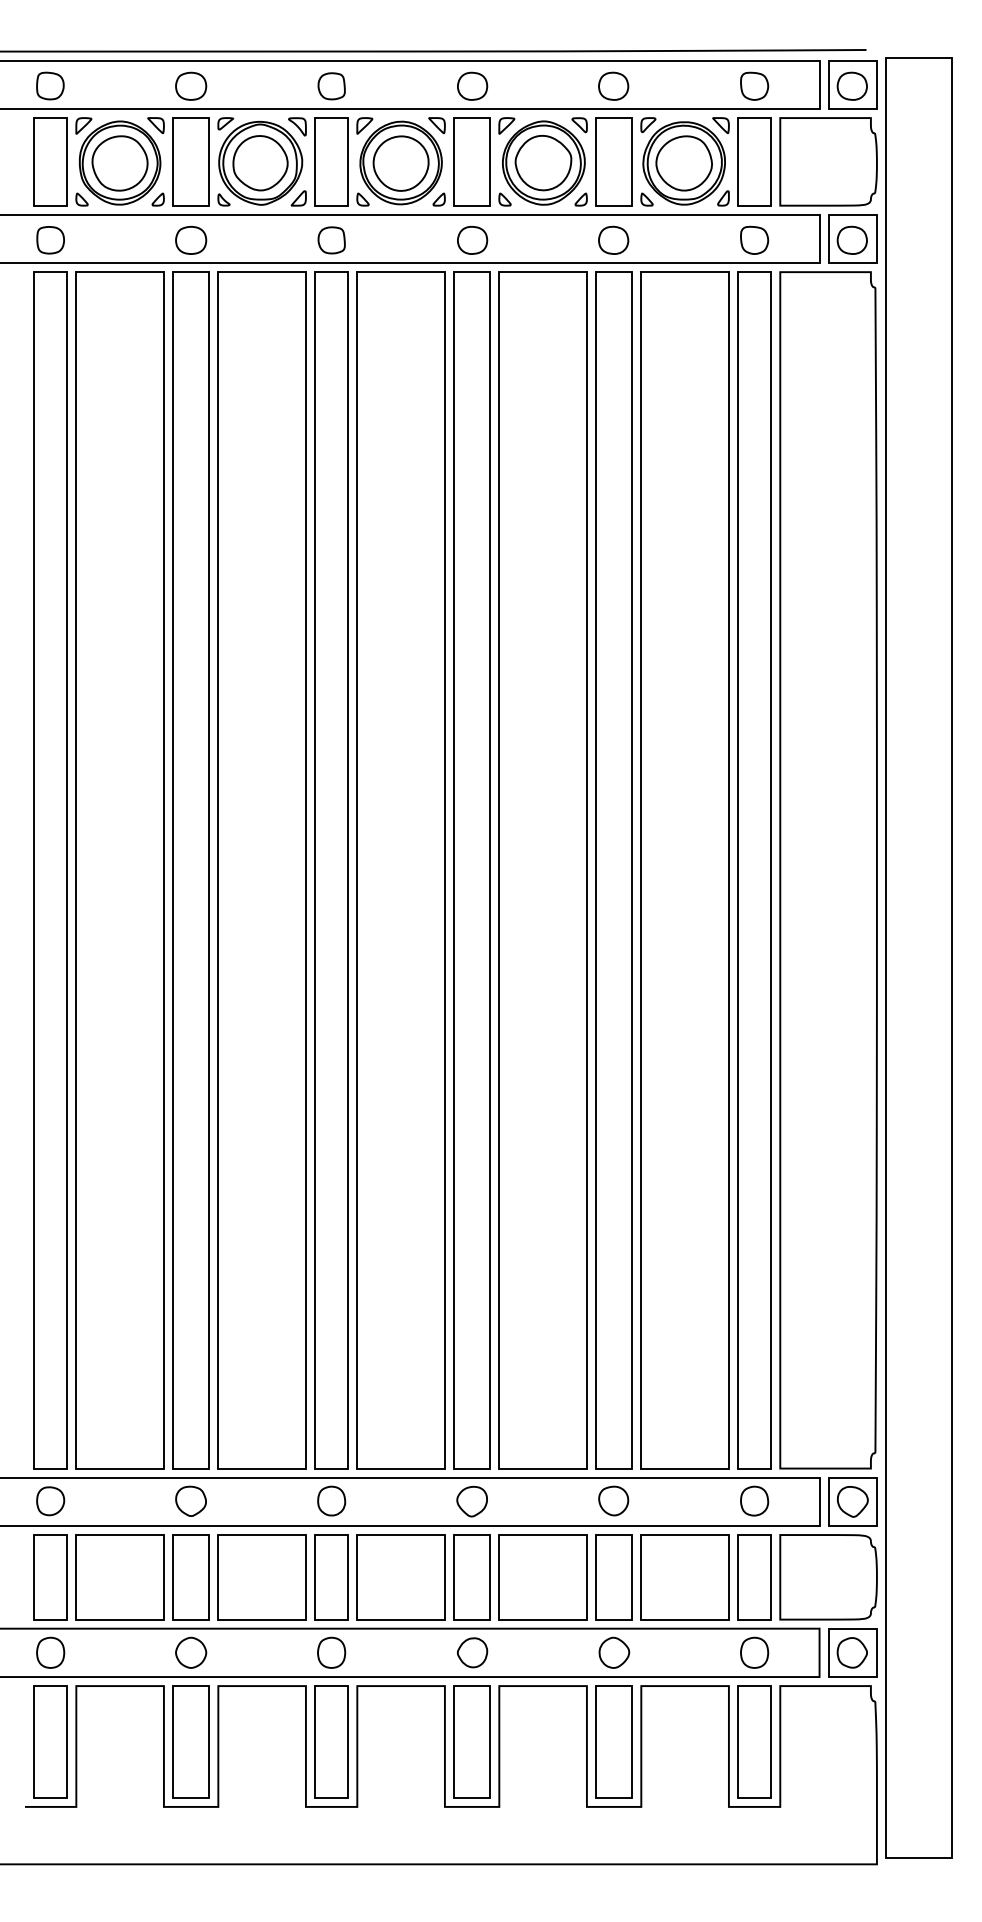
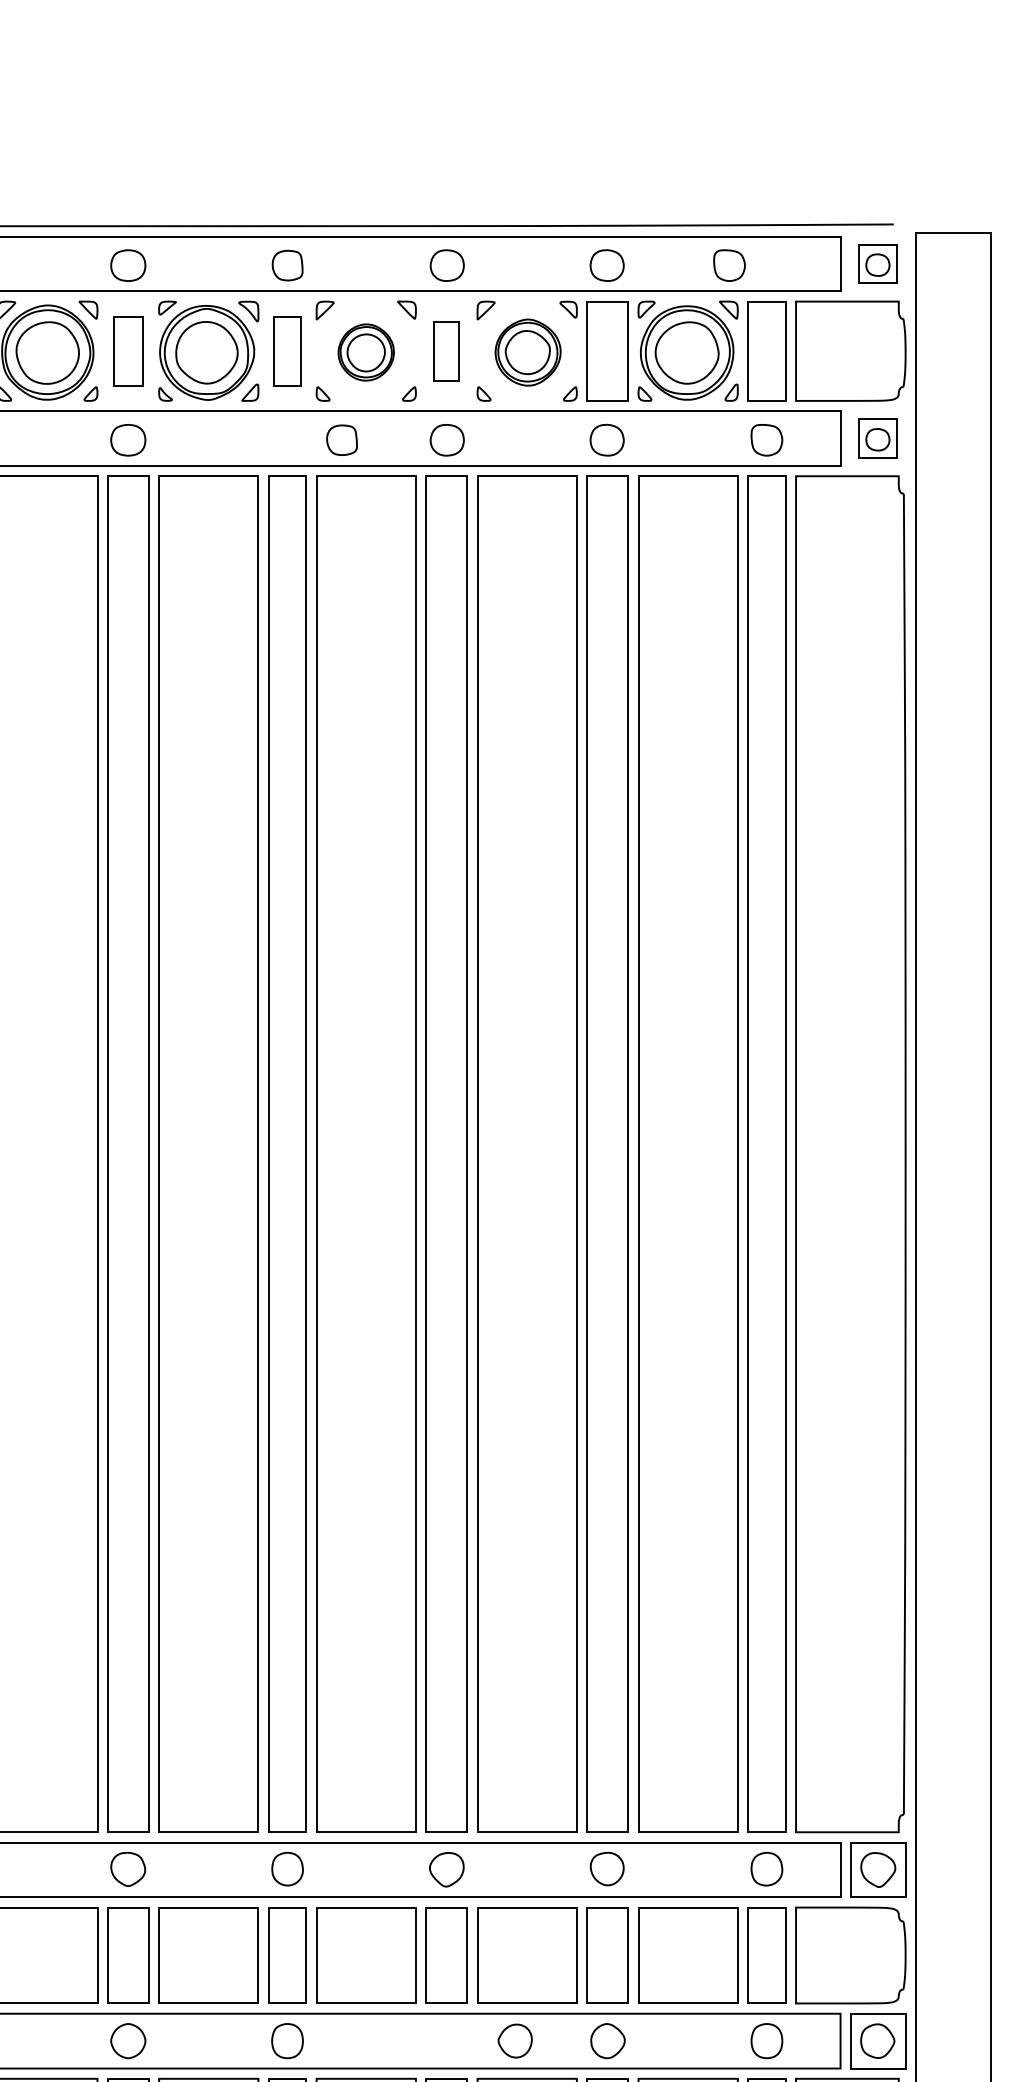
part: (852, 84) -> (877, 263), size x0.7
part: (754, 85) -> (729, 264), moved
part: (190, 161) -> (127, 350), size x0.7
part: (331, 161) -> (287, 350), size x0.7
part: (471, 161) -> (446, 350), size x0.6
part: (400, 162) -> (365, 351), size x0.6
part: (543, 162) -> (527, 351), size x0.7
part: (852, 238) -> (877, 438), size x0.7
part: (331, 240) -> (341, 440), moved
part: (472, 1652) -> (515, 2040), moved

